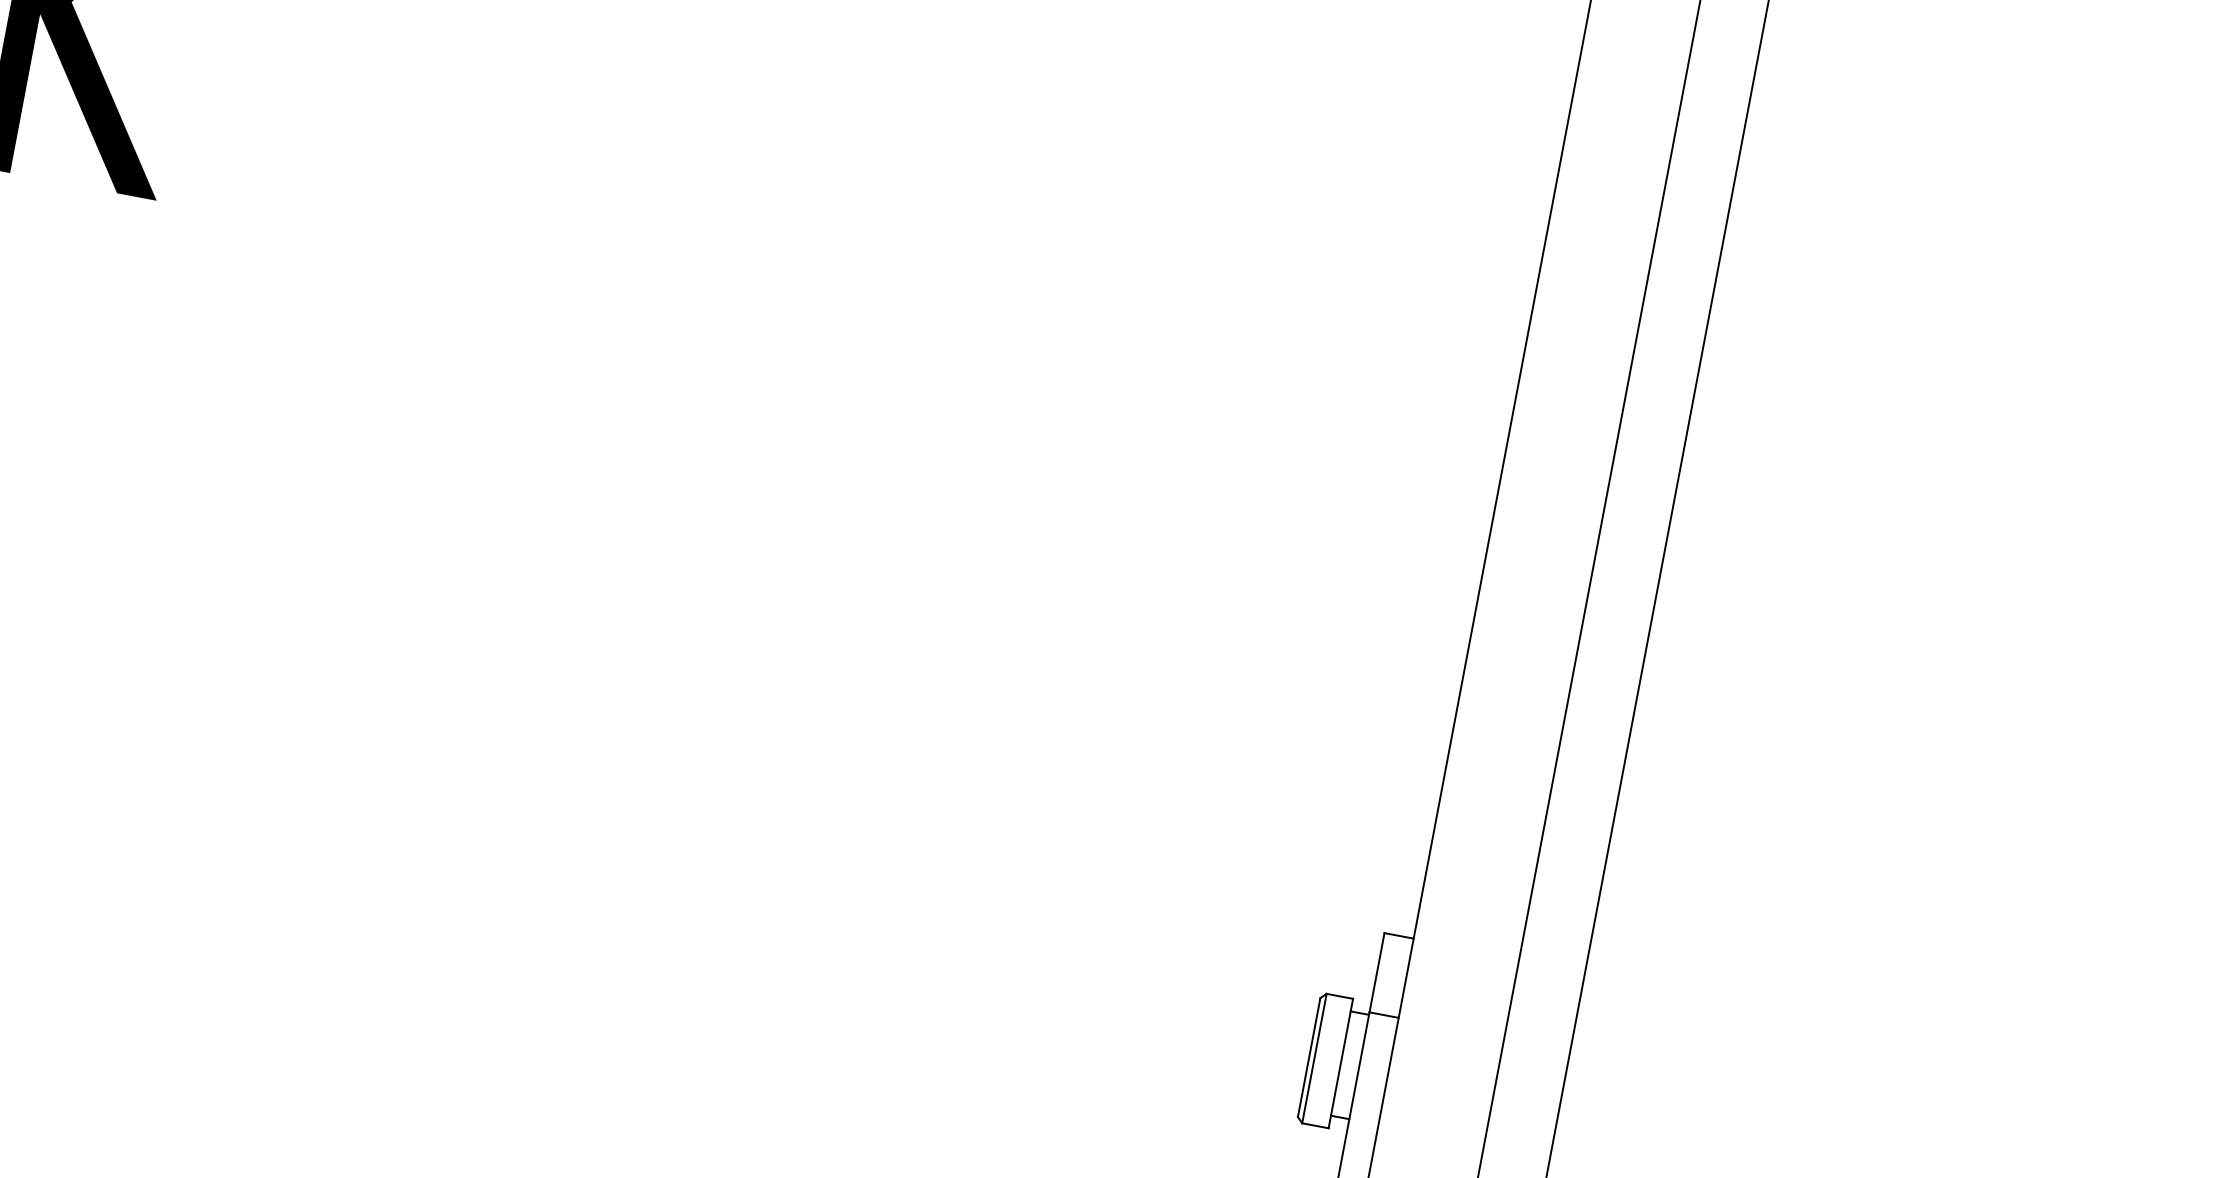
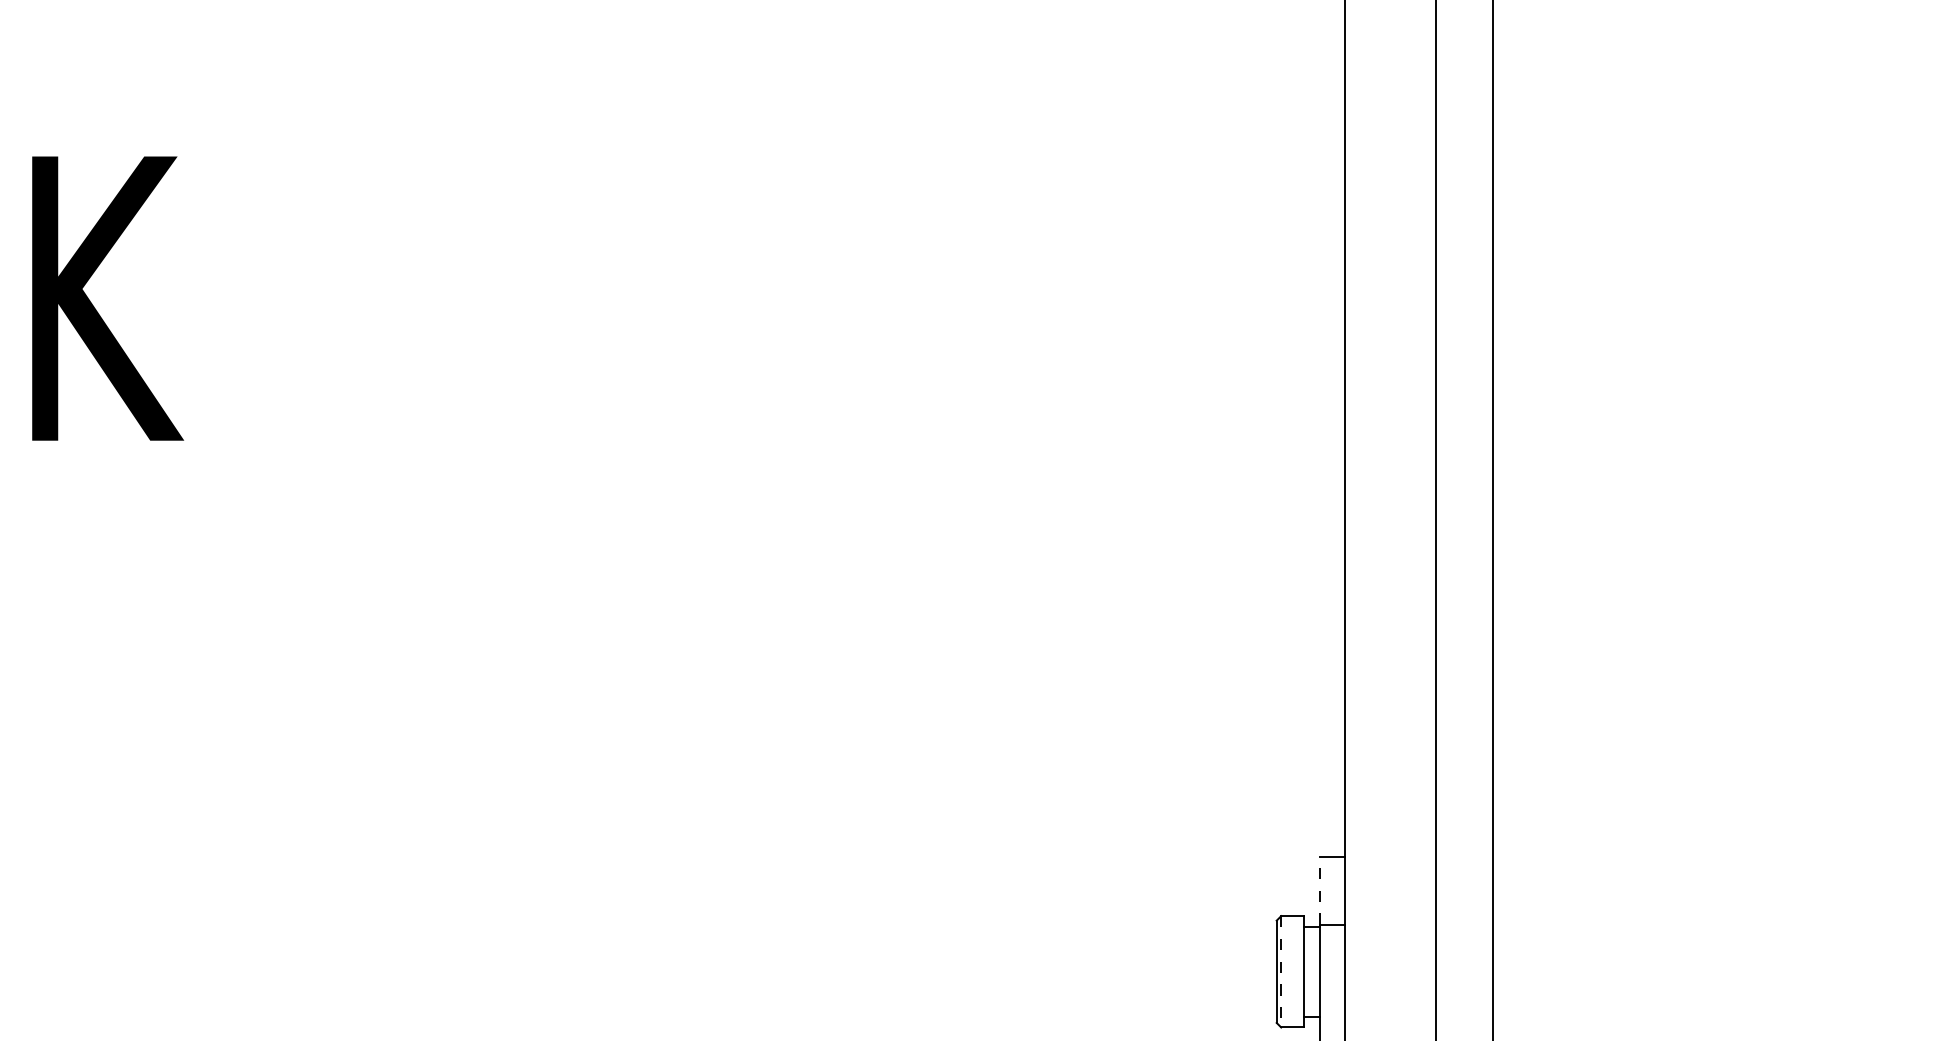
line: (1376, 972) -> (1319, 890), solid -> dashed
line: (1314, 1058) -> (1281, 971), solid -> dashed

